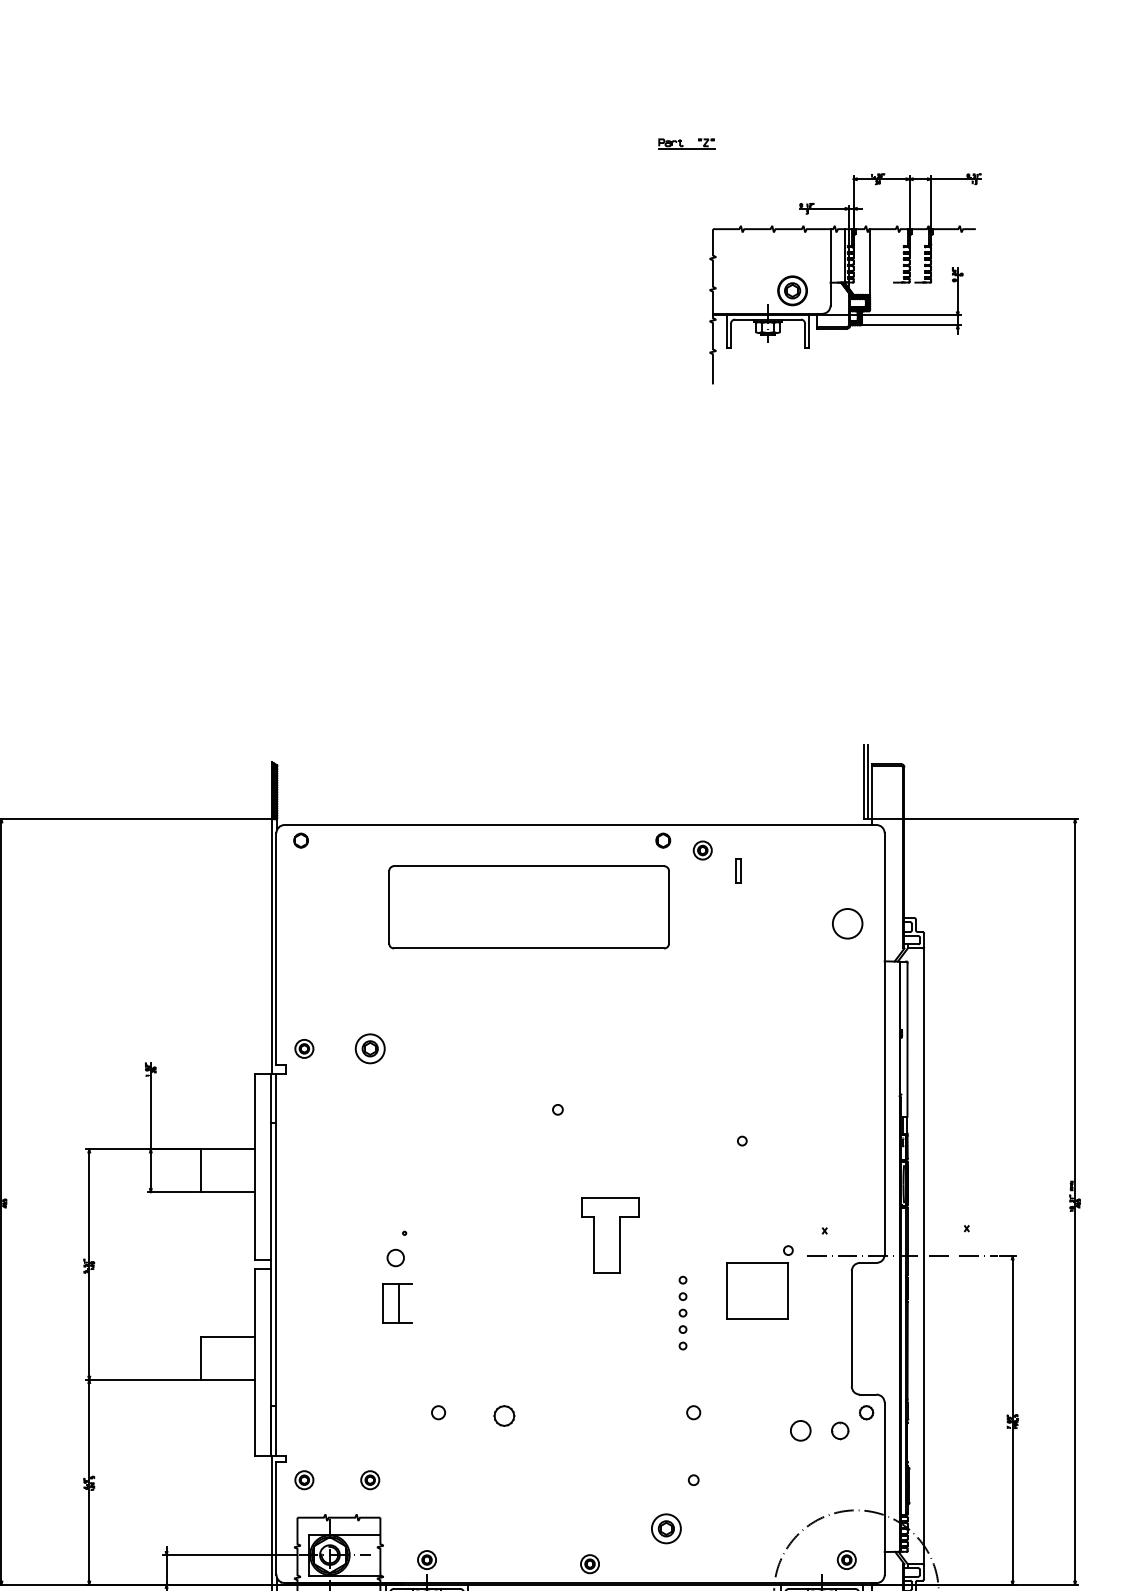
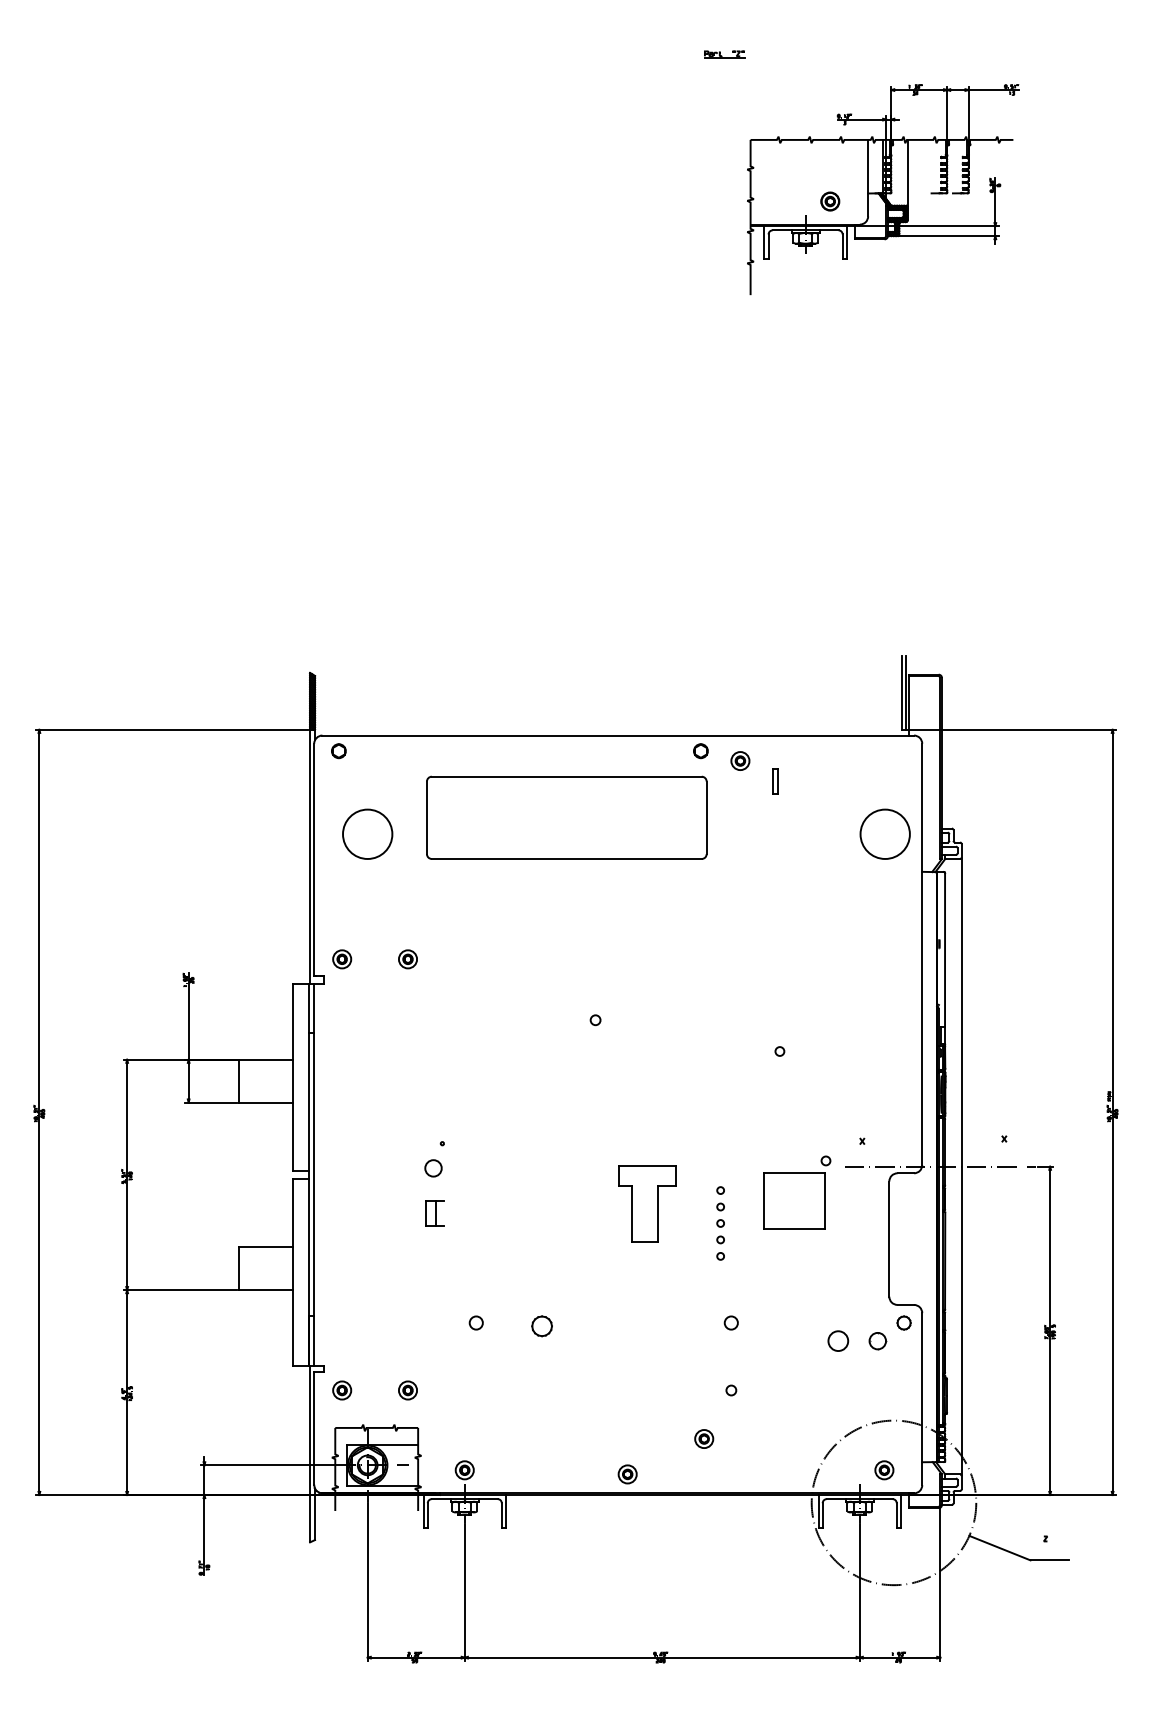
part: (686, 143) -> (724, 54), size x0.71
part: (792, 290) -> (830, 201), size x0.62
circle: (329, 923) -> (367, 833), added
circle: (846, 923) -> (884, 833), size x1.67
part: (369, 1049) -> (407, 959), size x0.62
part: (609, 1235) -> (647, 1203), moved
part: (396, 1303) -> (434, 1213), size x0.62
part: (666, 1528) -> (704, 1438), size x0.62

